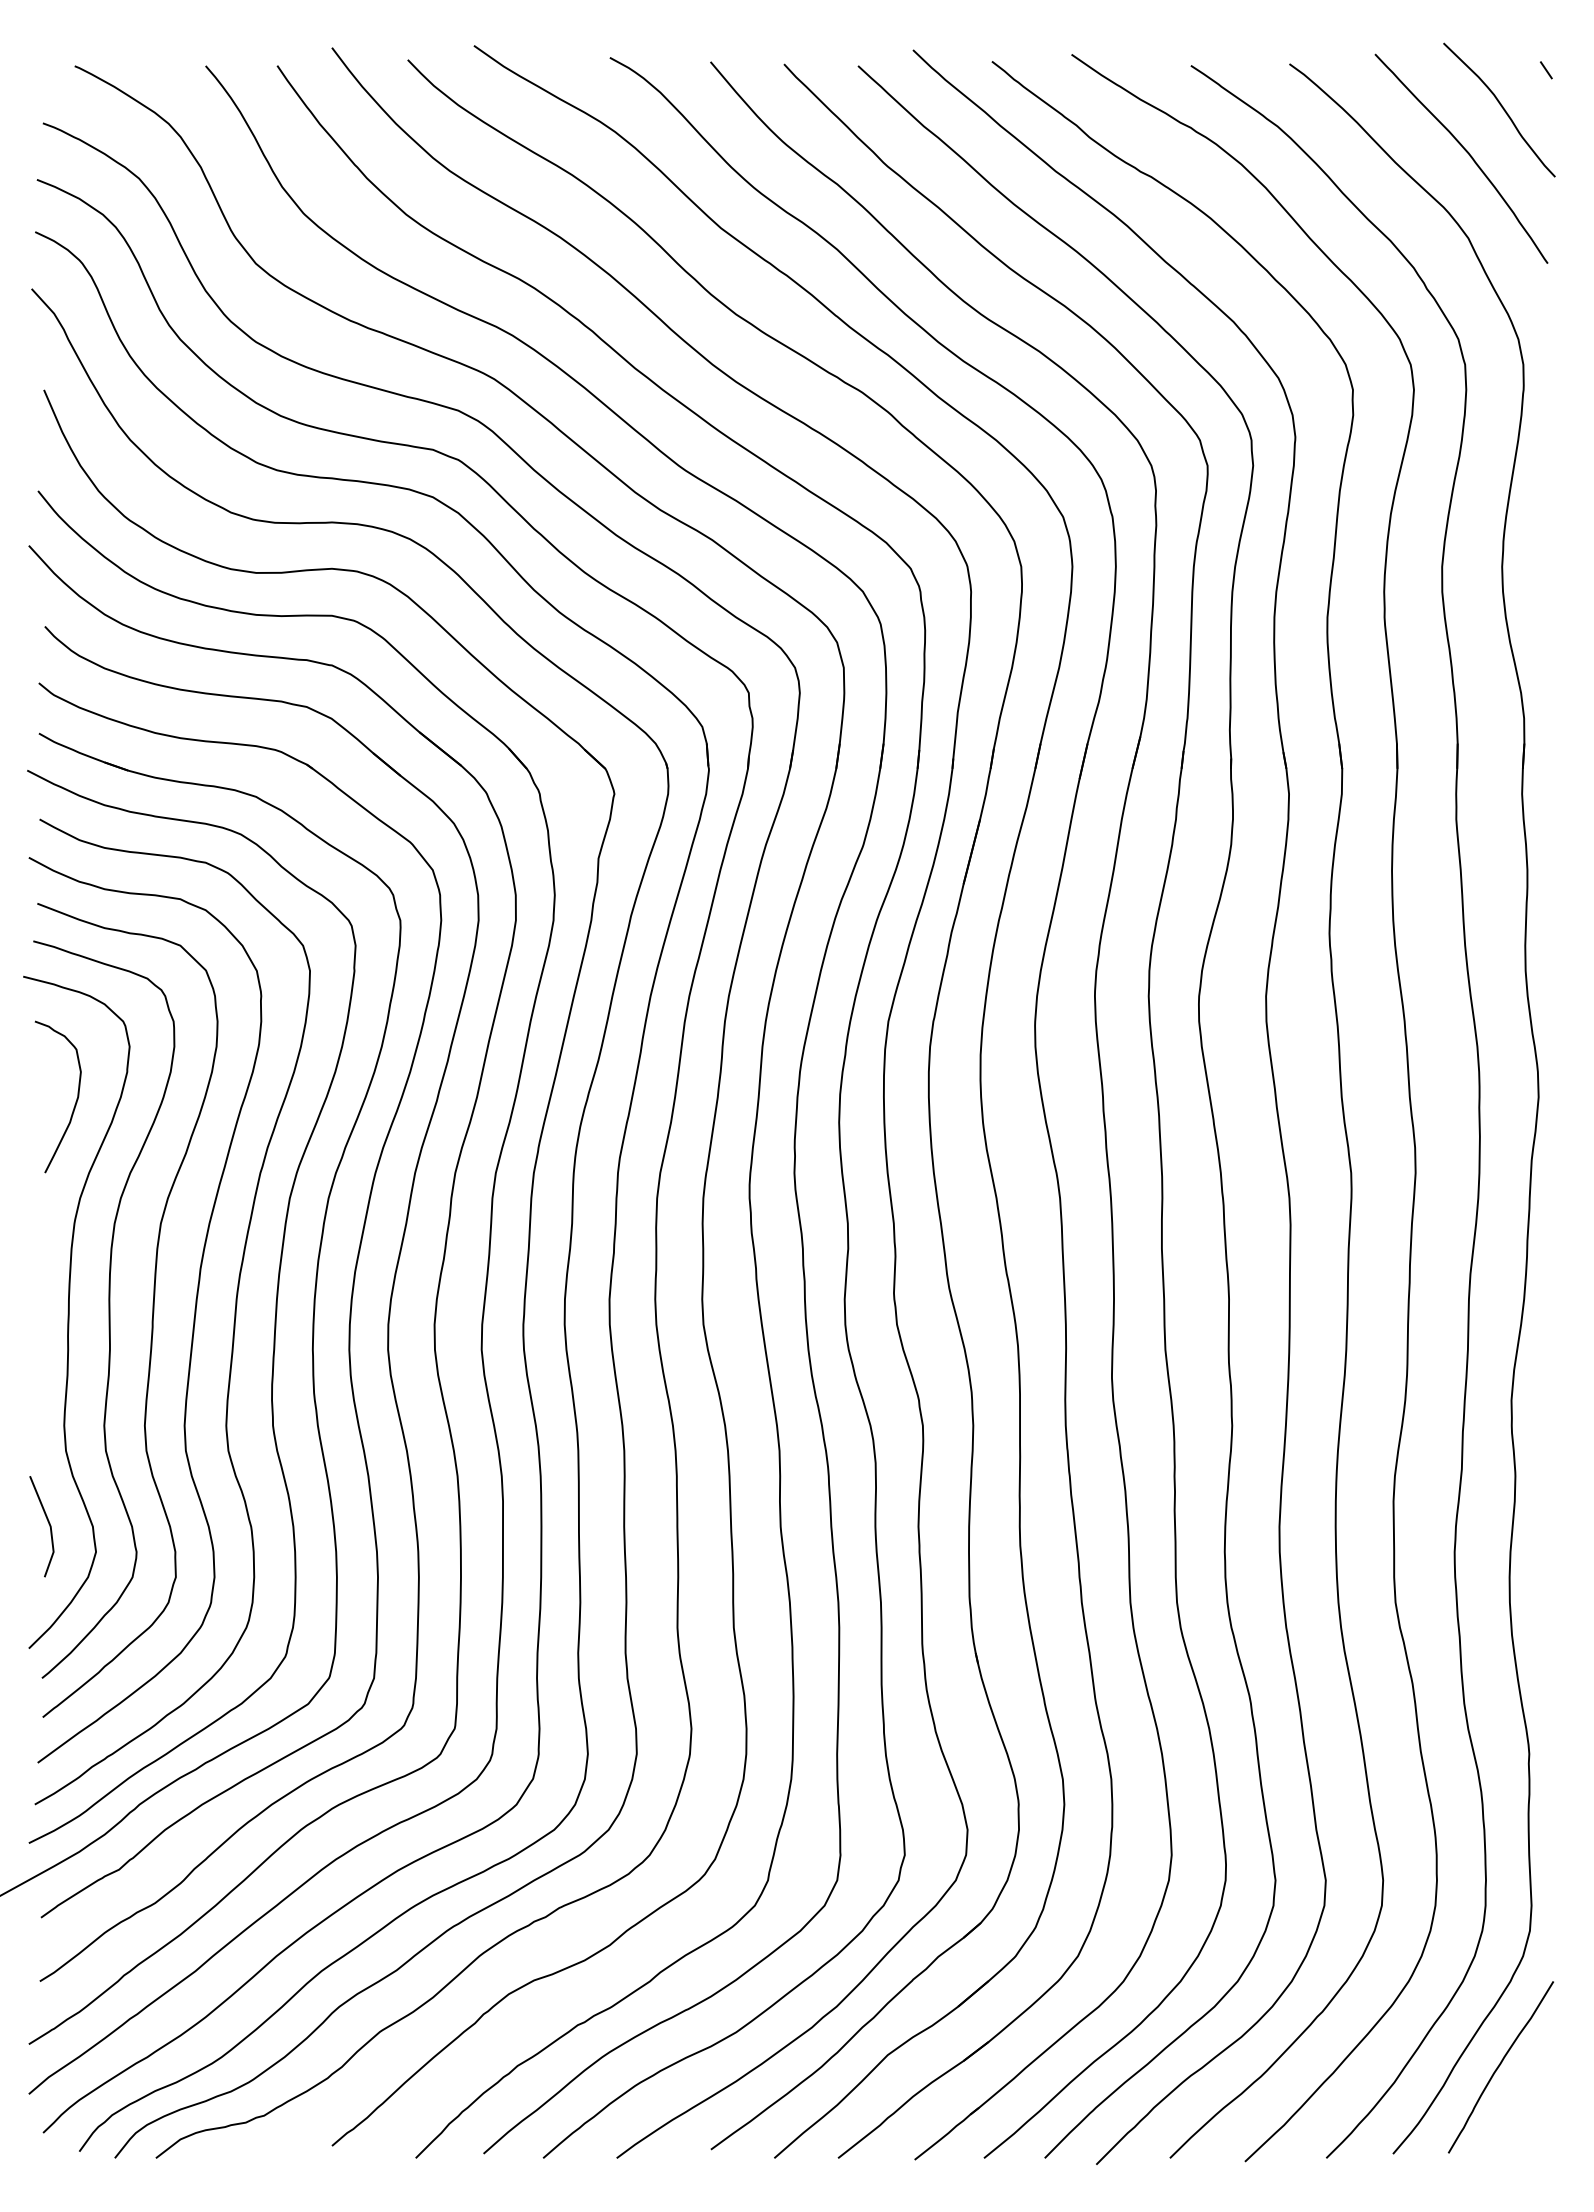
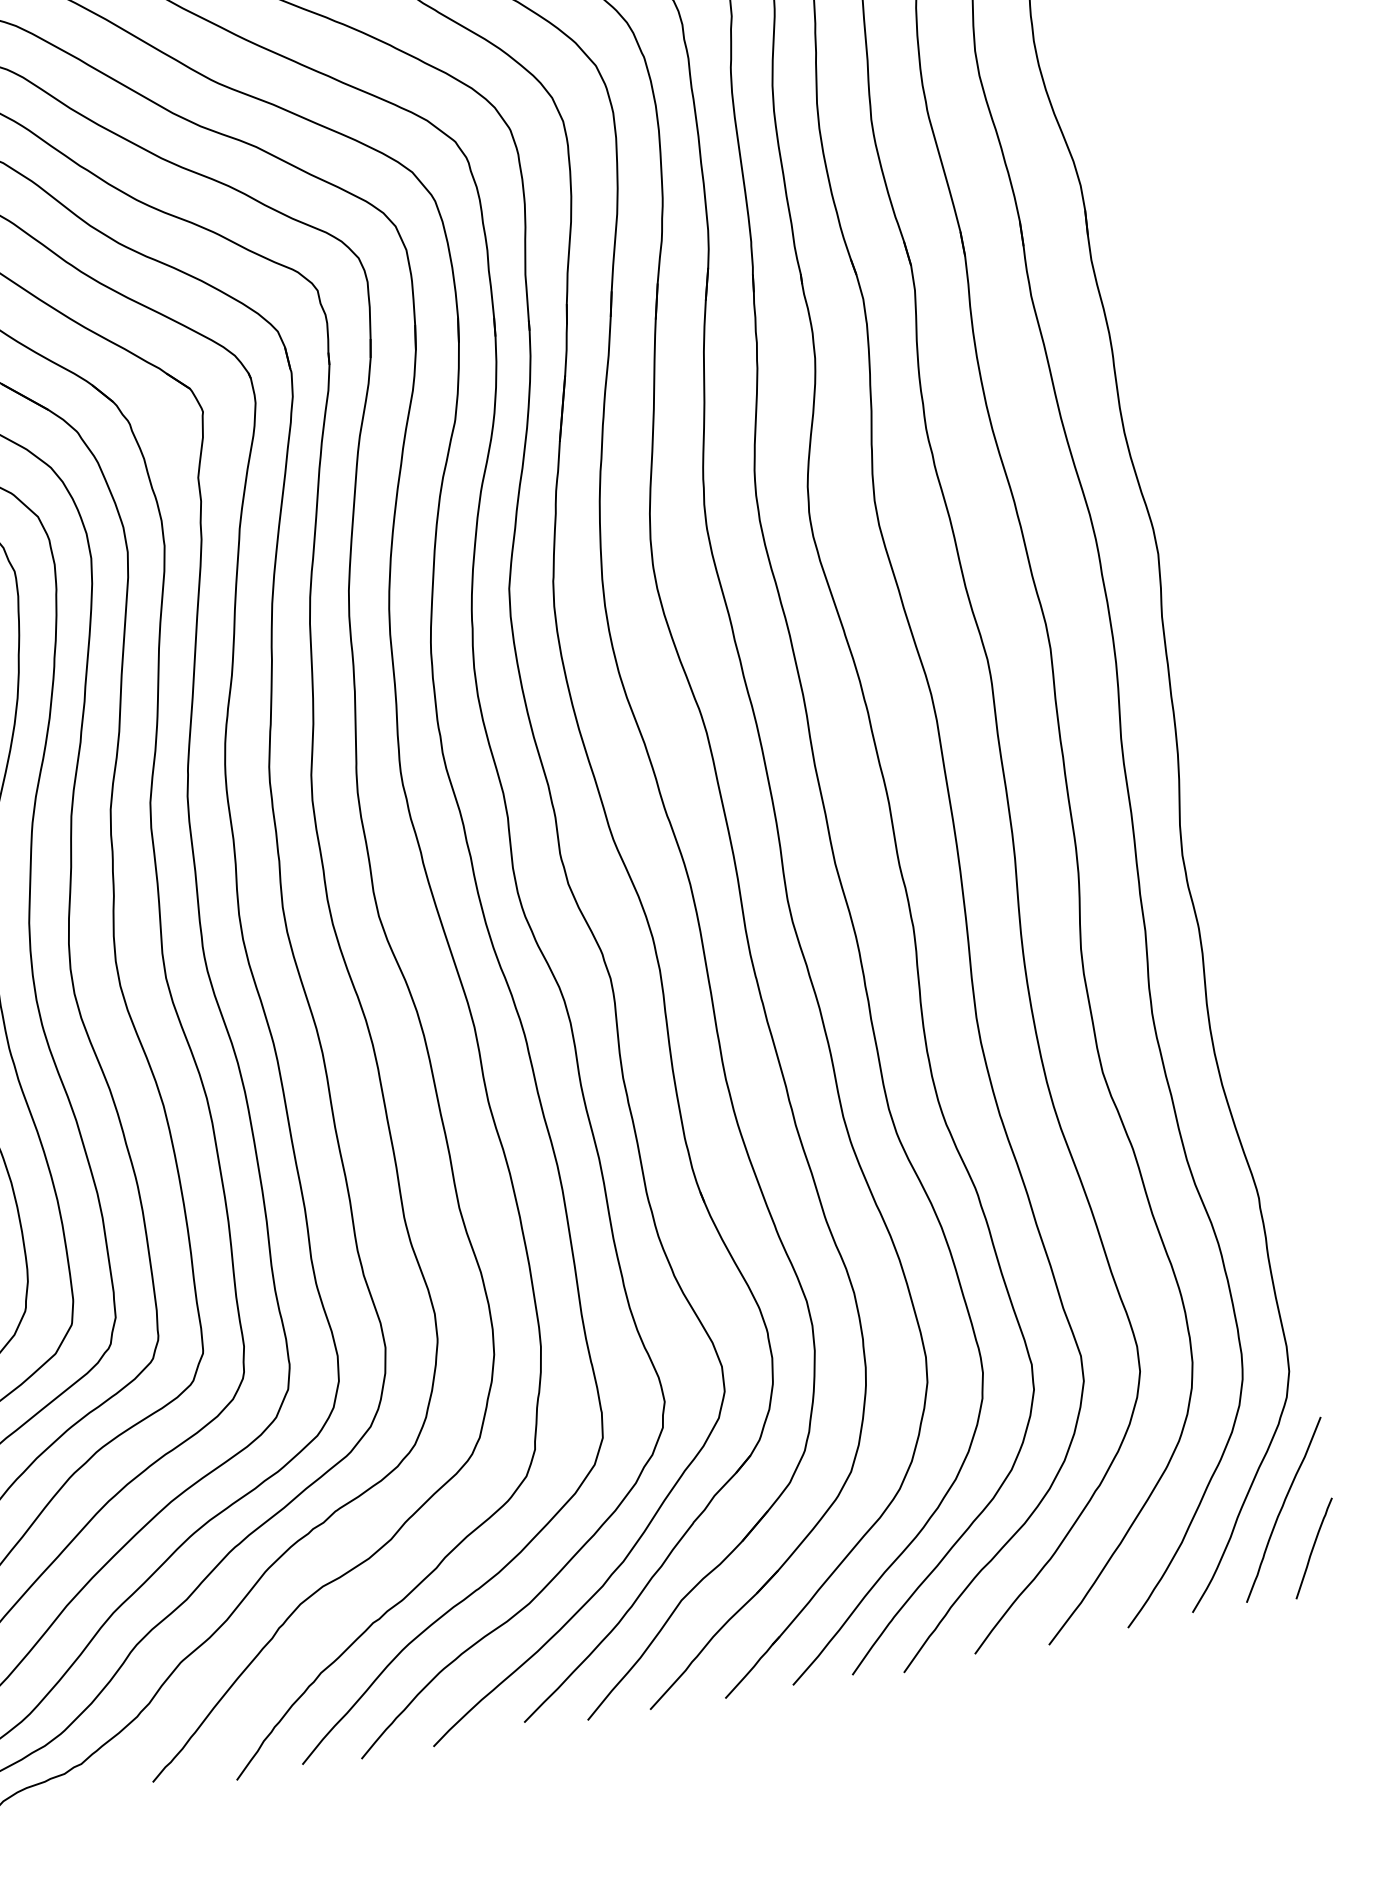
curve: (1524, 2110) -> (1313, 1548), added

